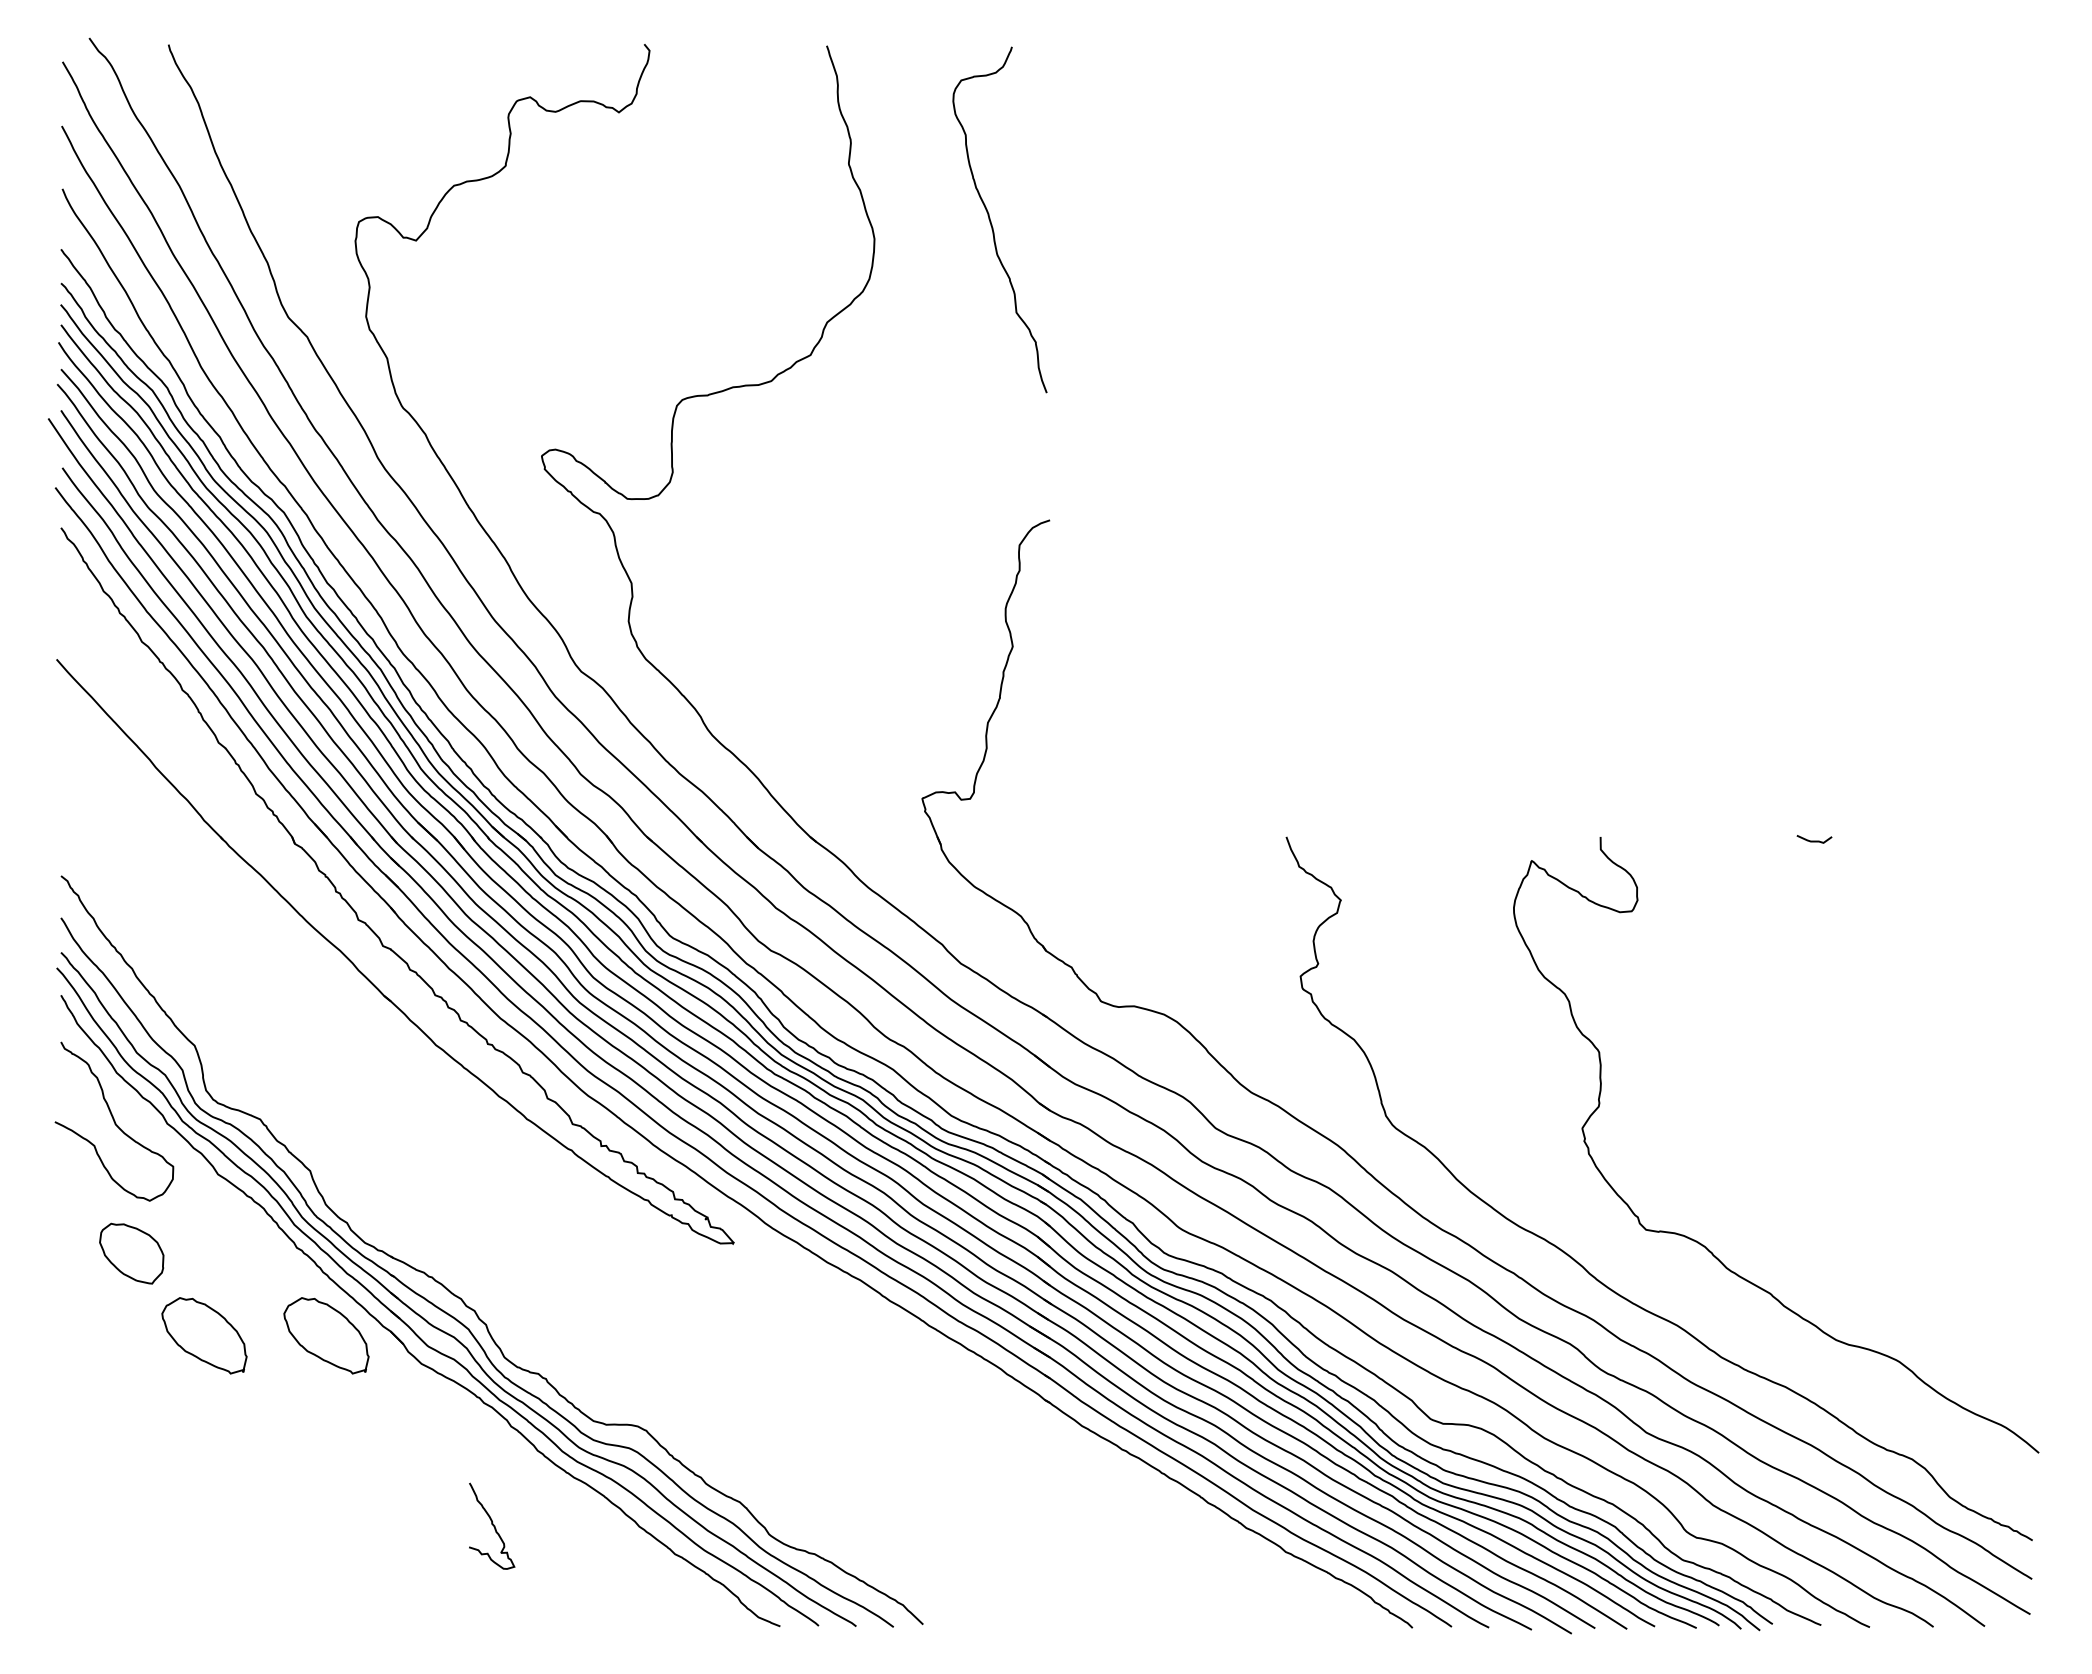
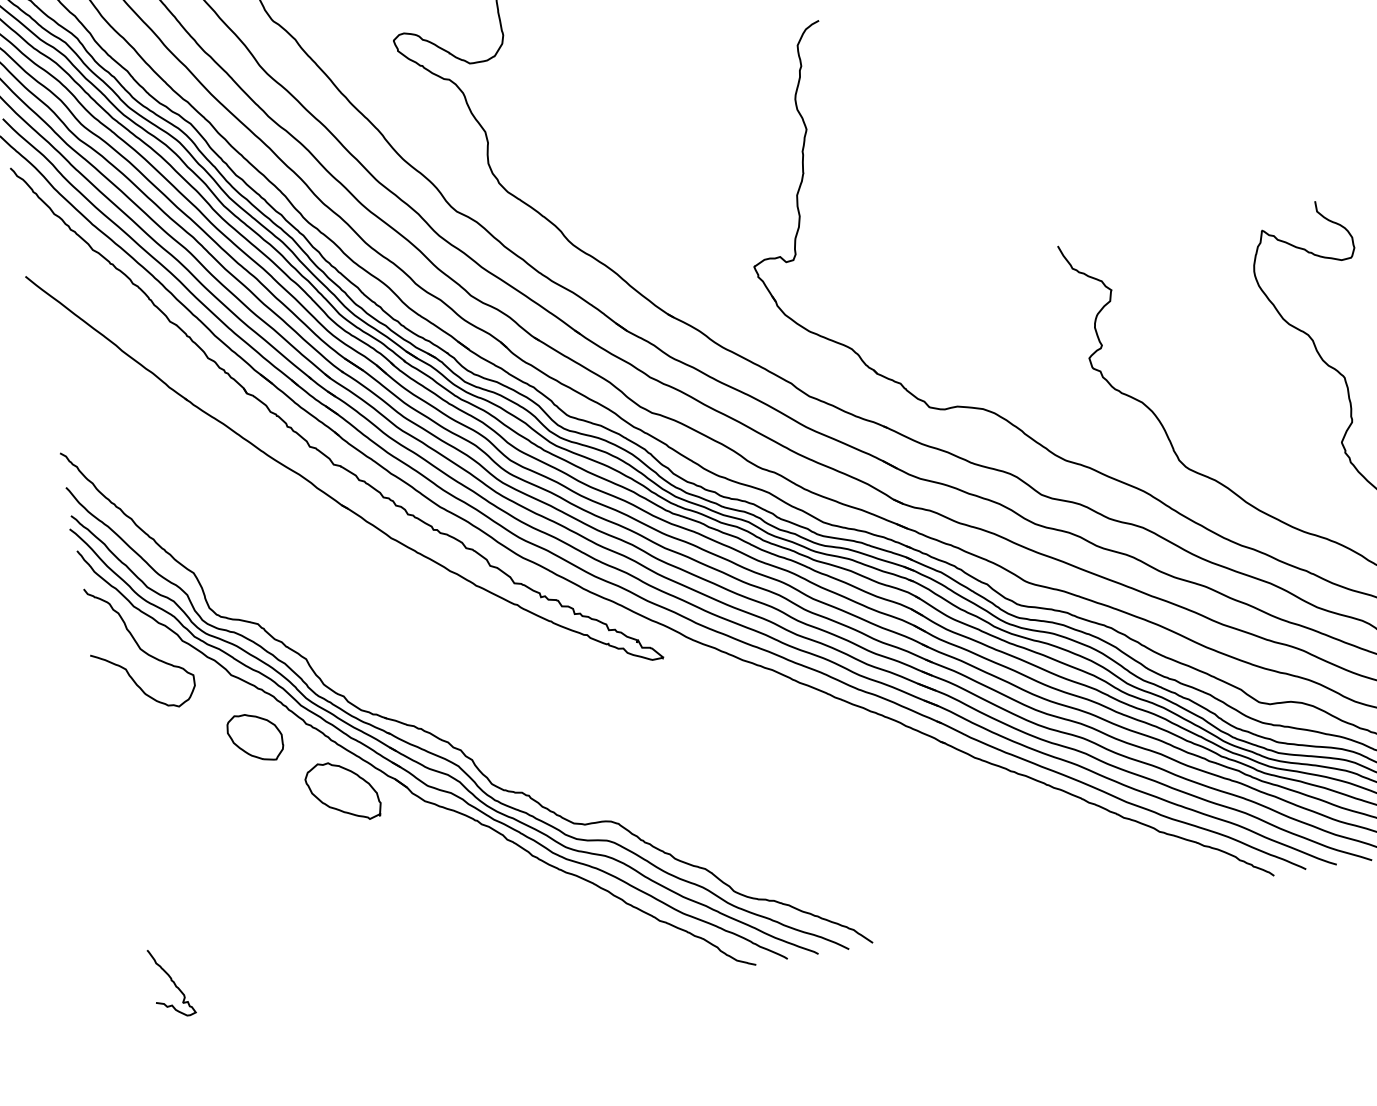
part: (131, 1253) -> (255, 737), moved
part: (204, 1335) -> (243, 809), removed
curve: (492, 1525) -> (172, 981), moved

